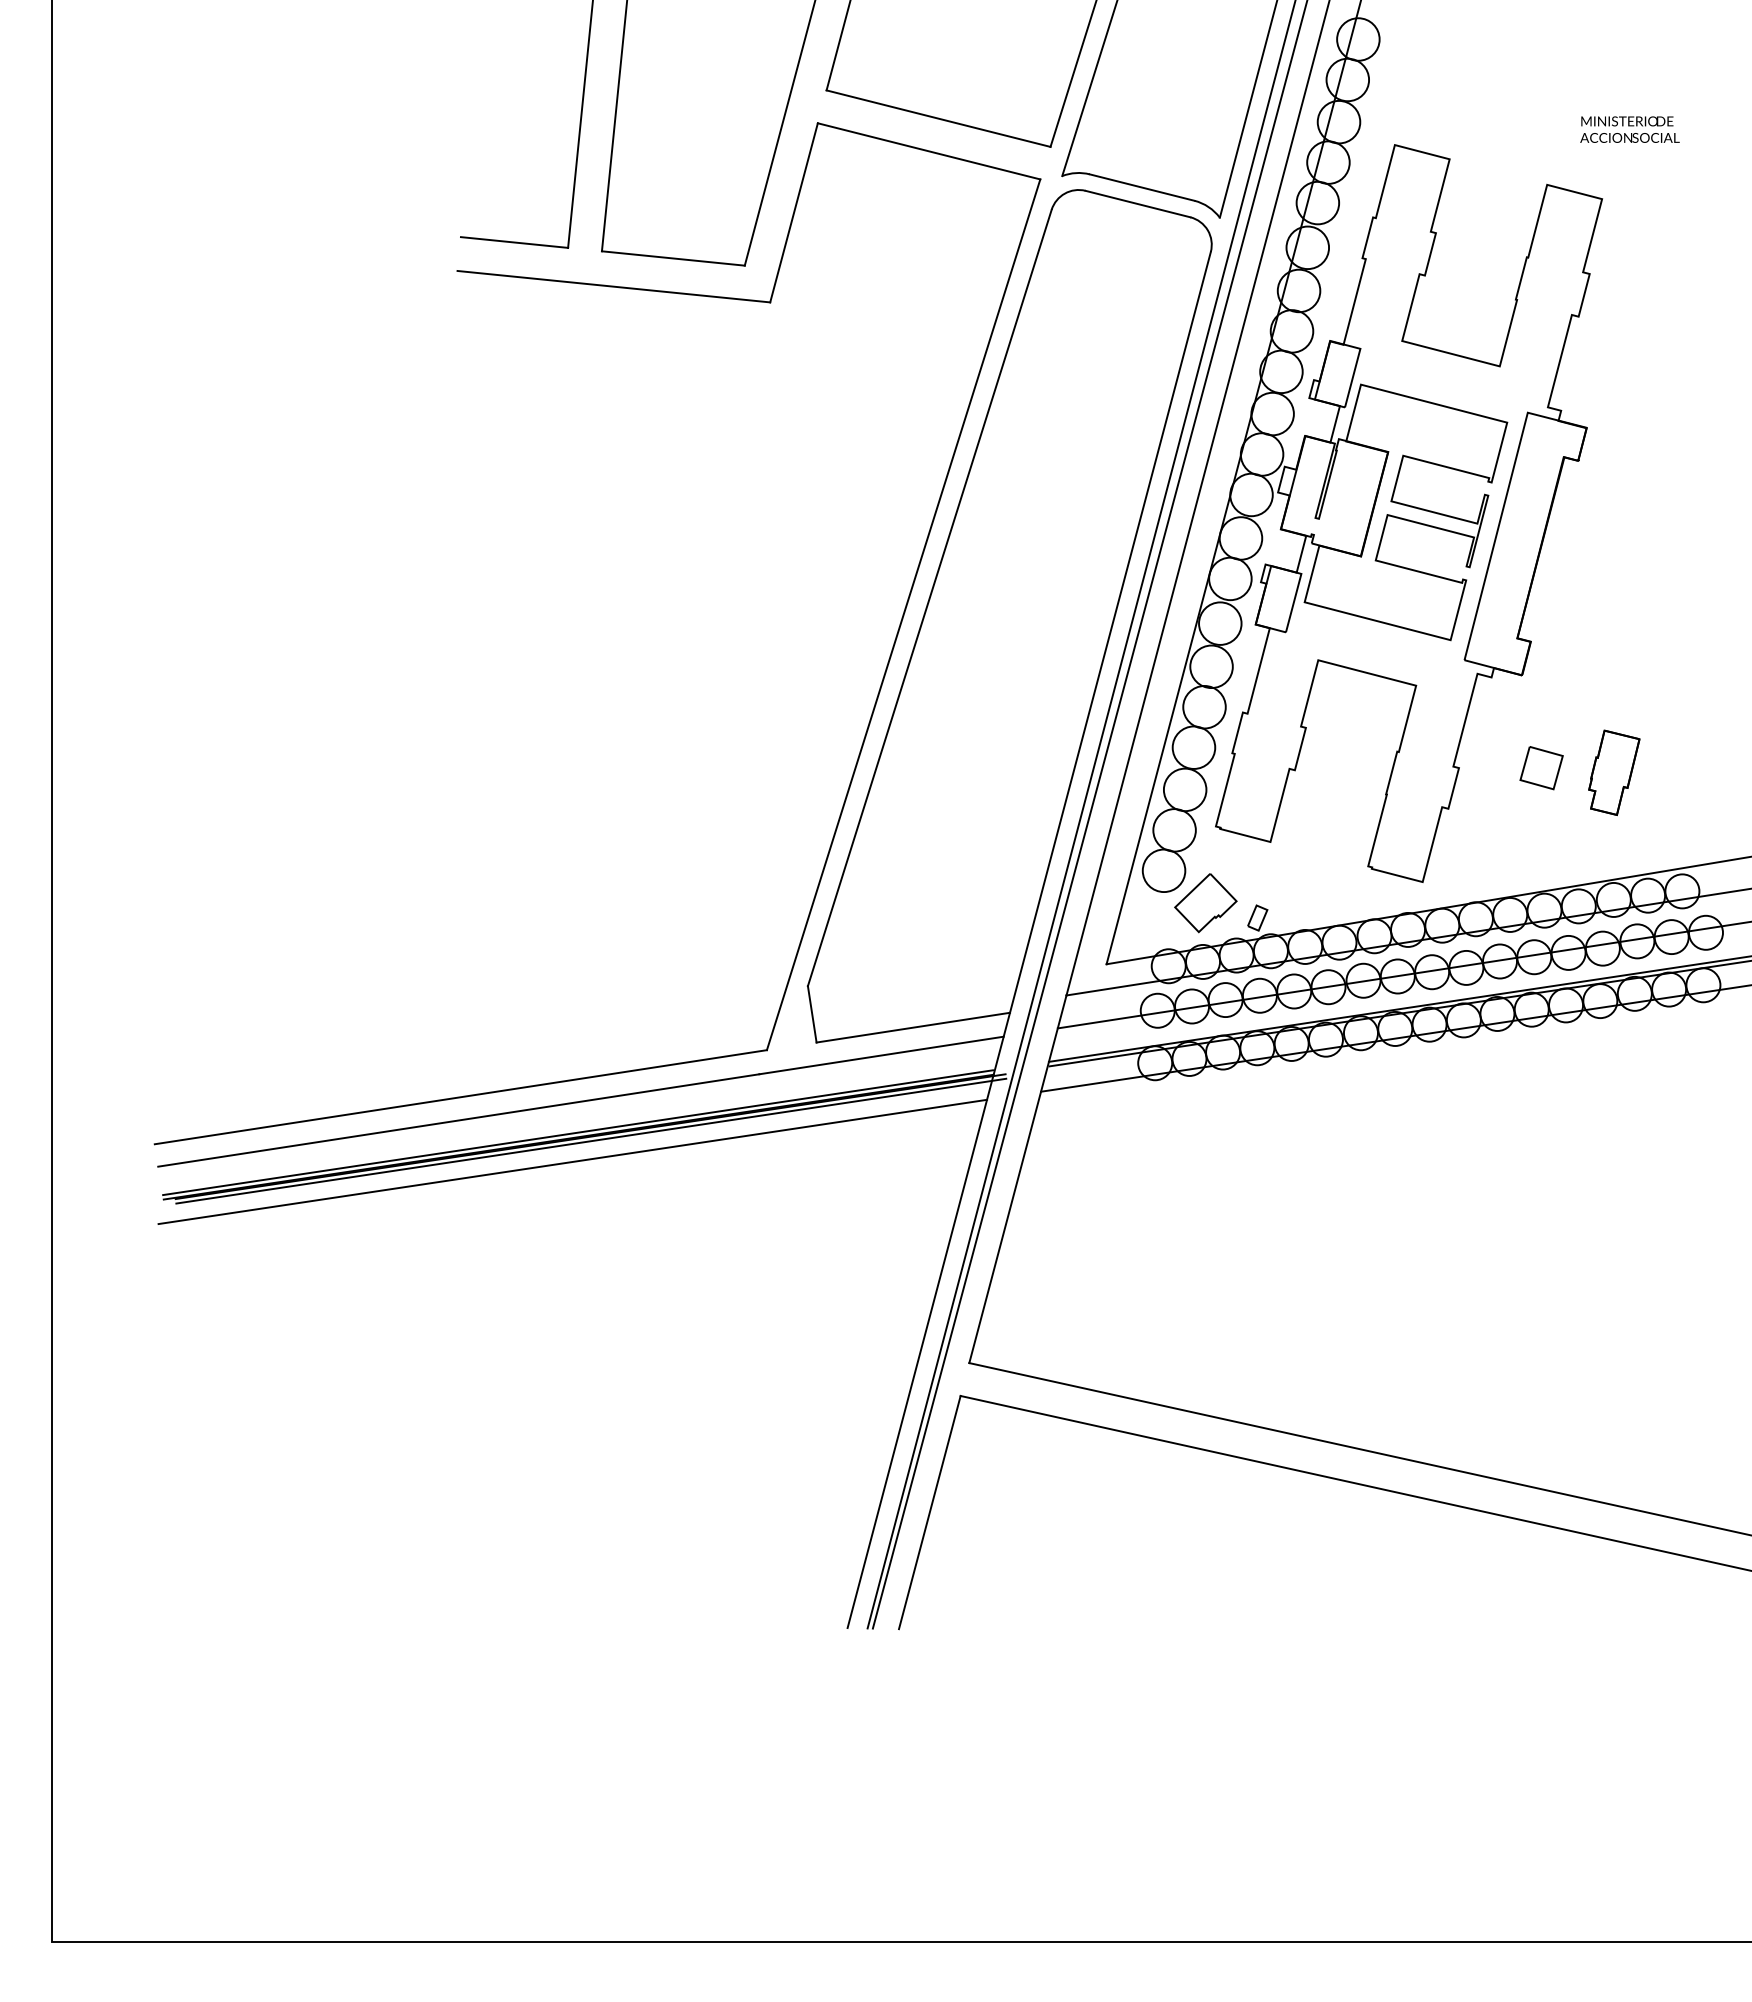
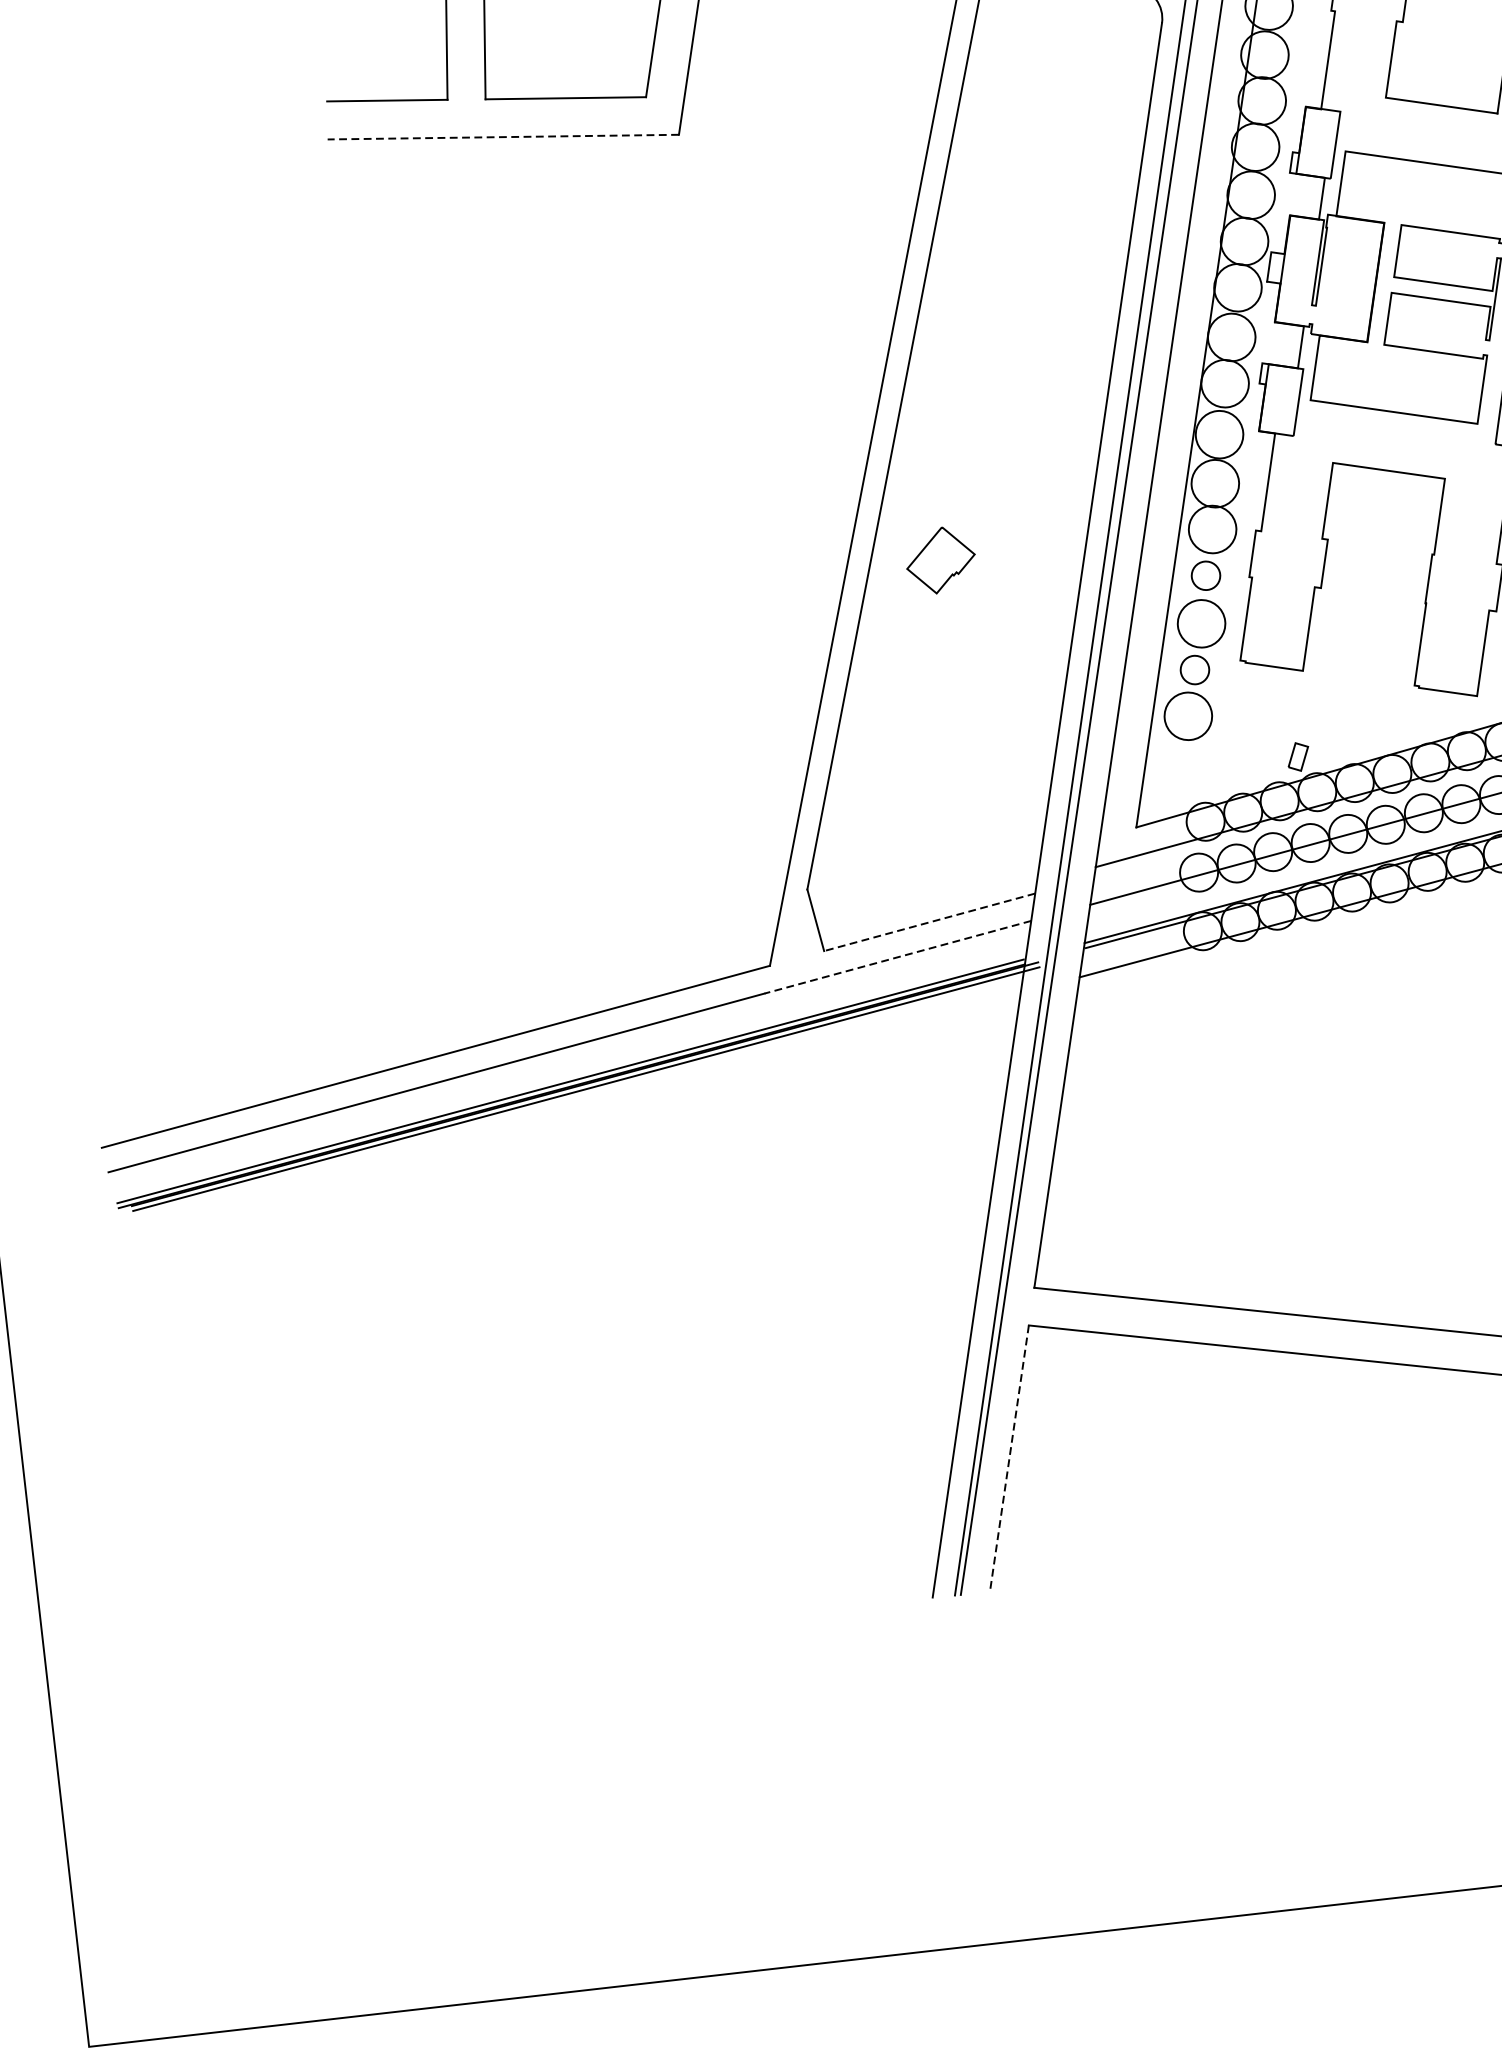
line: (613, 286) -> (502, 136), solid -> dashed
circle: (1193, 747) -> (1205, 575), size x0.6
circle: (1174, 830) -> (1194, 670), size x0.6
part: (1205, 903) -> (940, 560), moved
line: (913, 1027) -> (929, 922), solid -> dashed
line: (881, 1055) -> (897, 957), solid -> dashed
line: (572, 1161) -> (568, 1114), removed
line: (929, 1512) -> (1009, 1458), solid -> dashed

